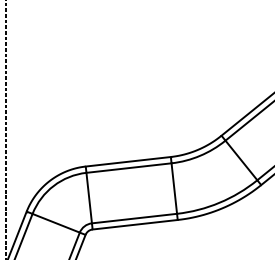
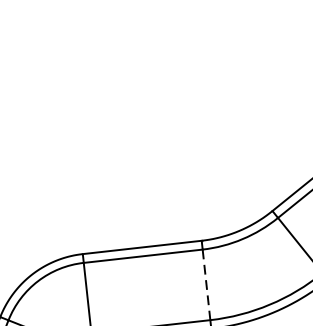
line: (174, 189) -> (206, 286), solid -> dashed

